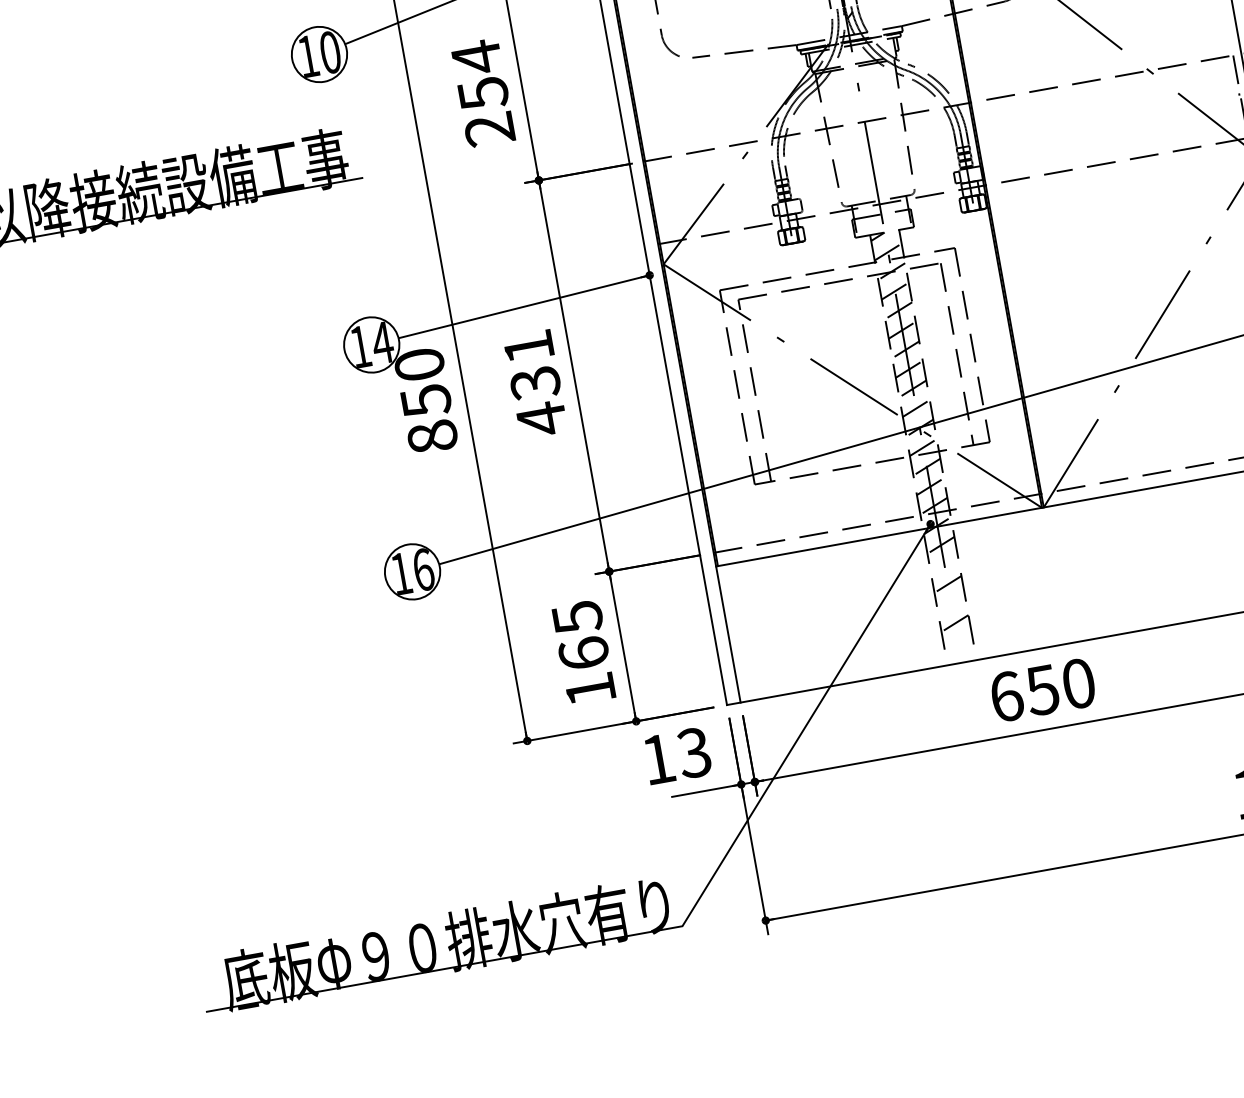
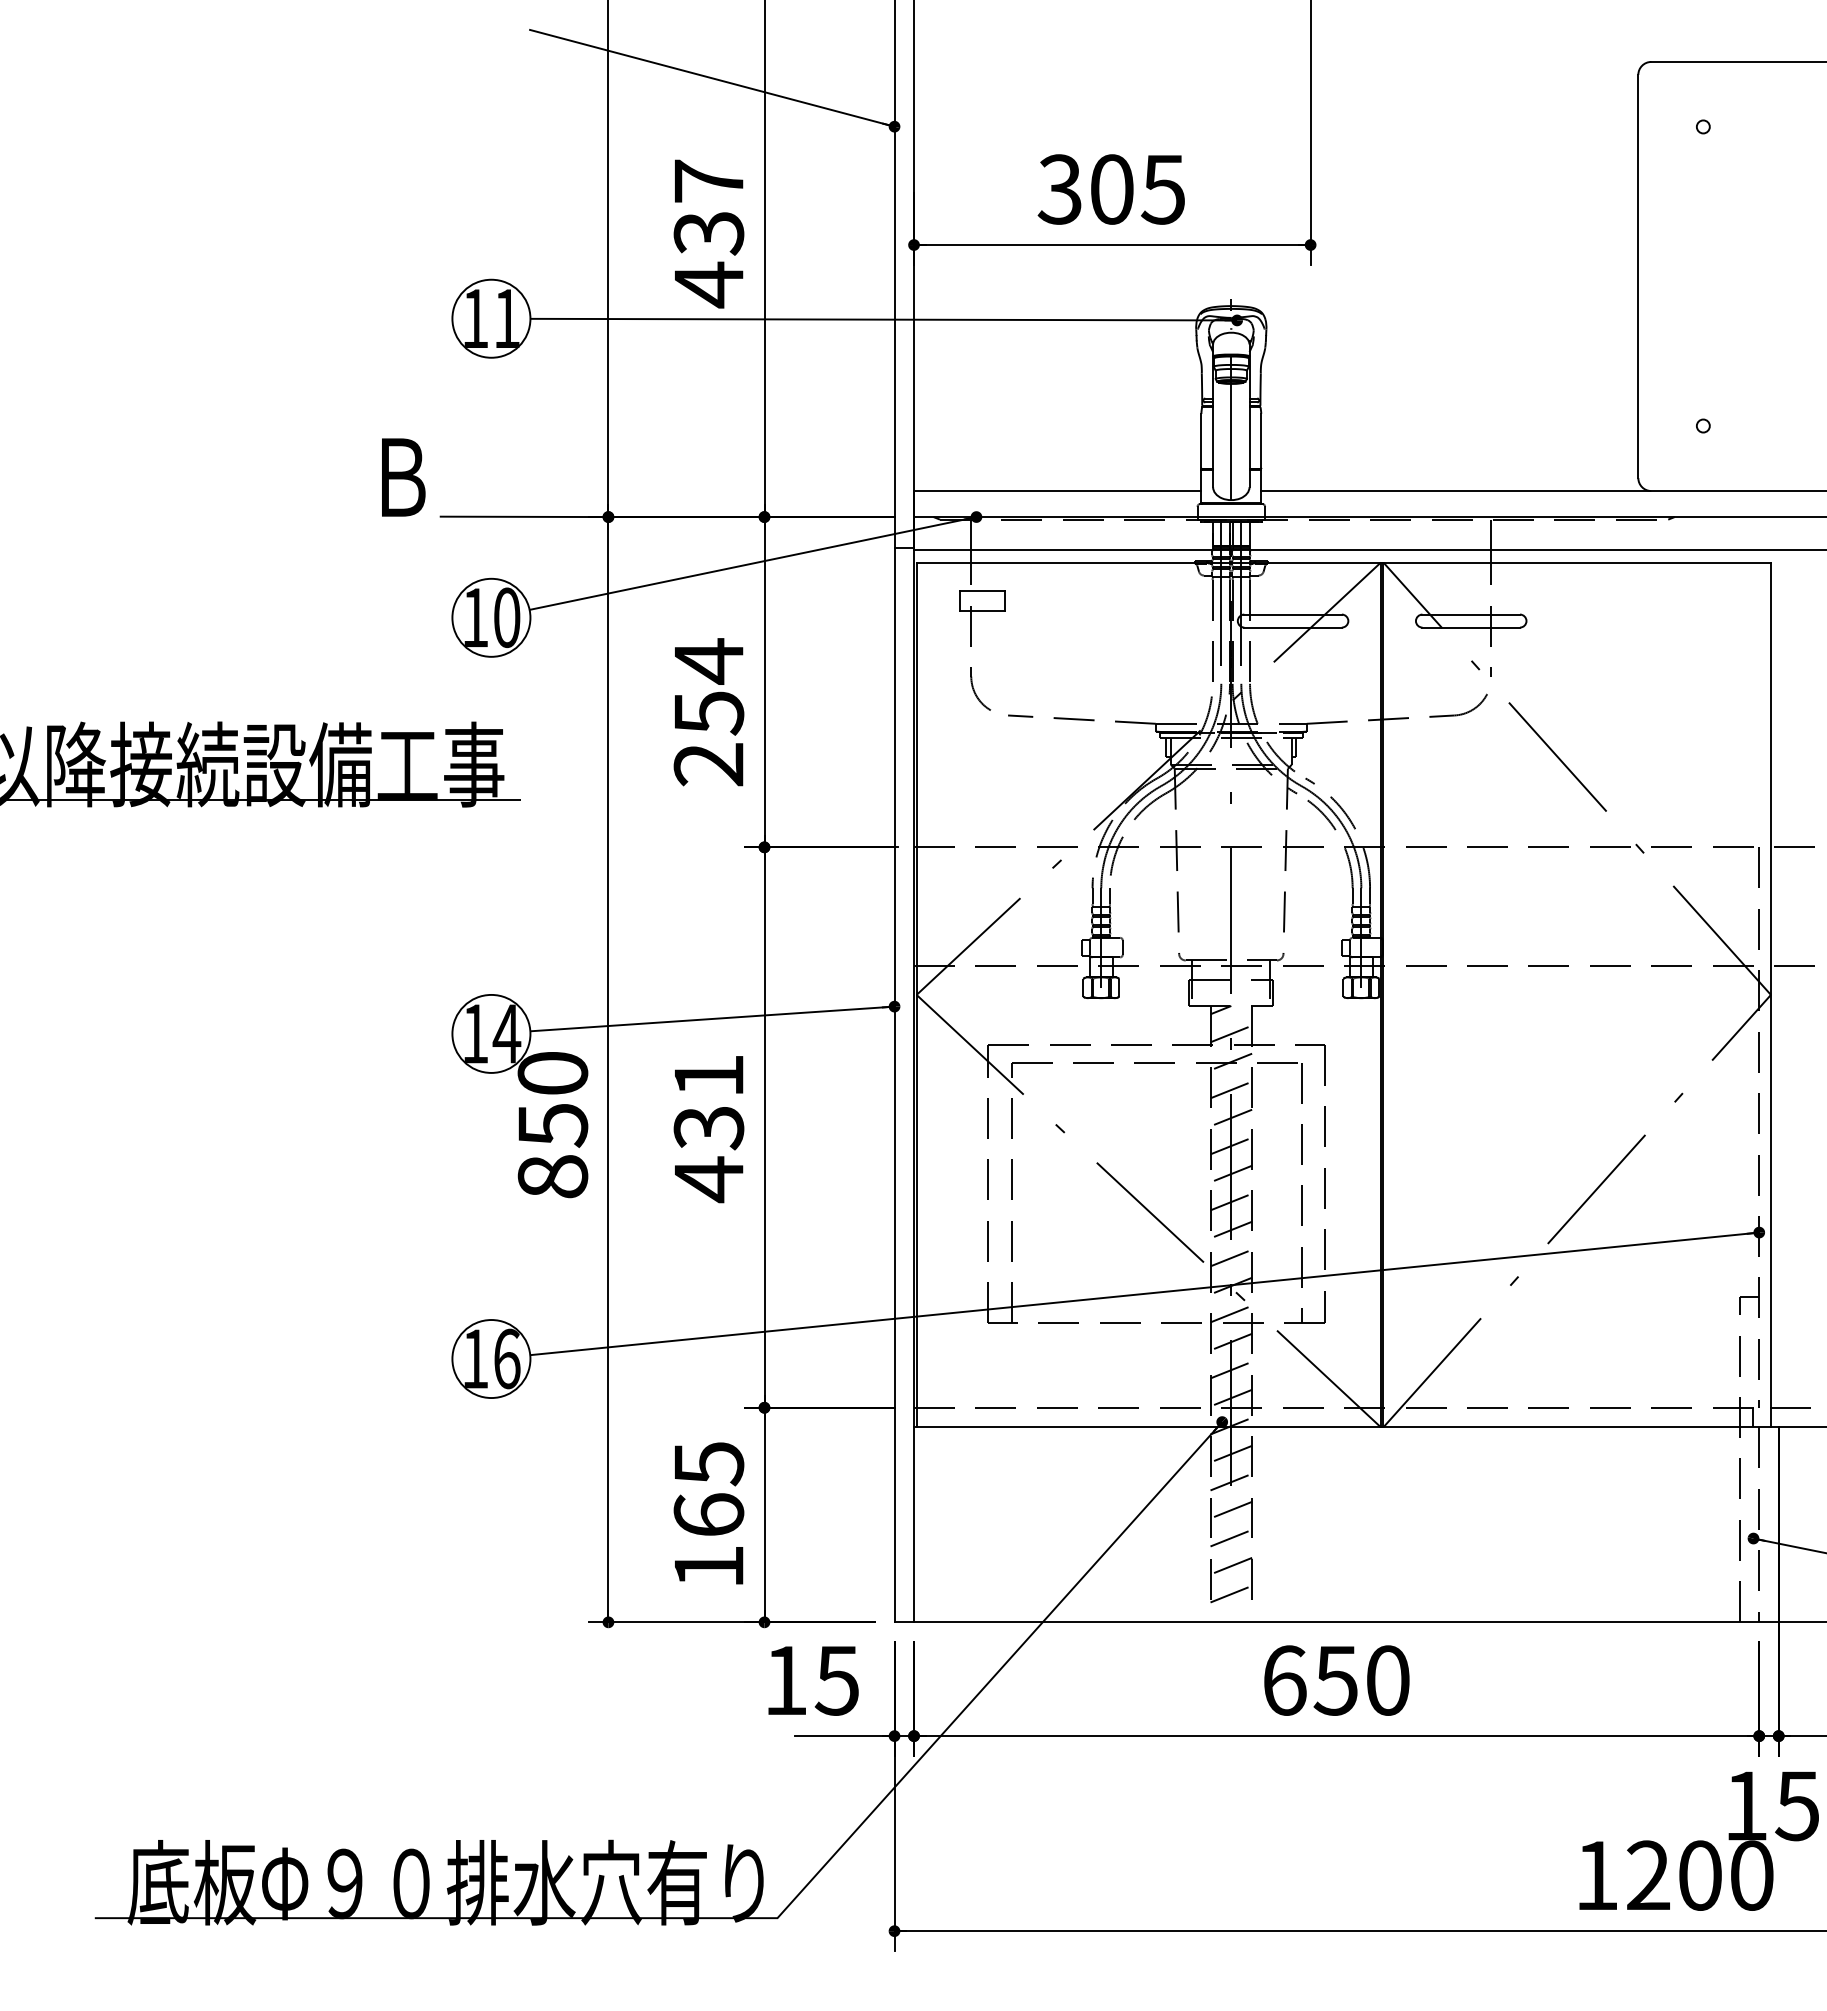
line: (944, 564) -> (1231, 1481), added
line: (951, 603) -> (1231, 1537), added
line: (958, 642) -> (1231, 1593), added
text: (693, 752) -> (836, 1680), 13 -> 15

